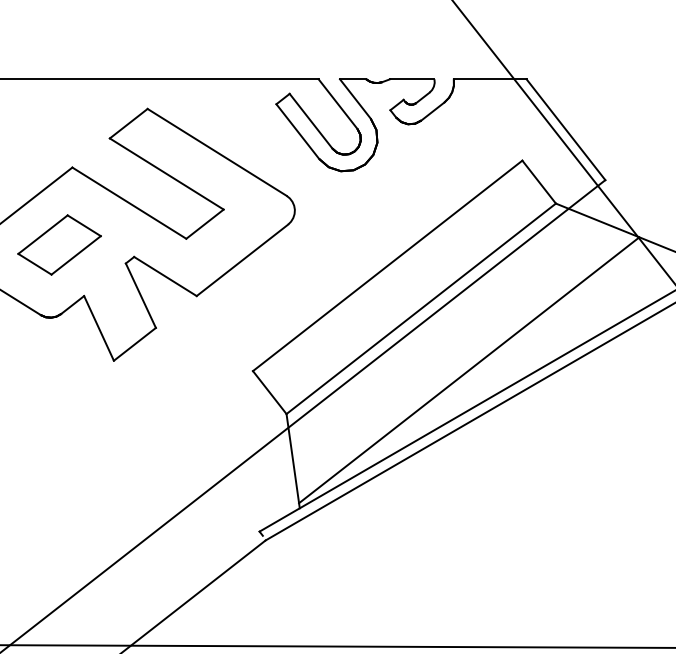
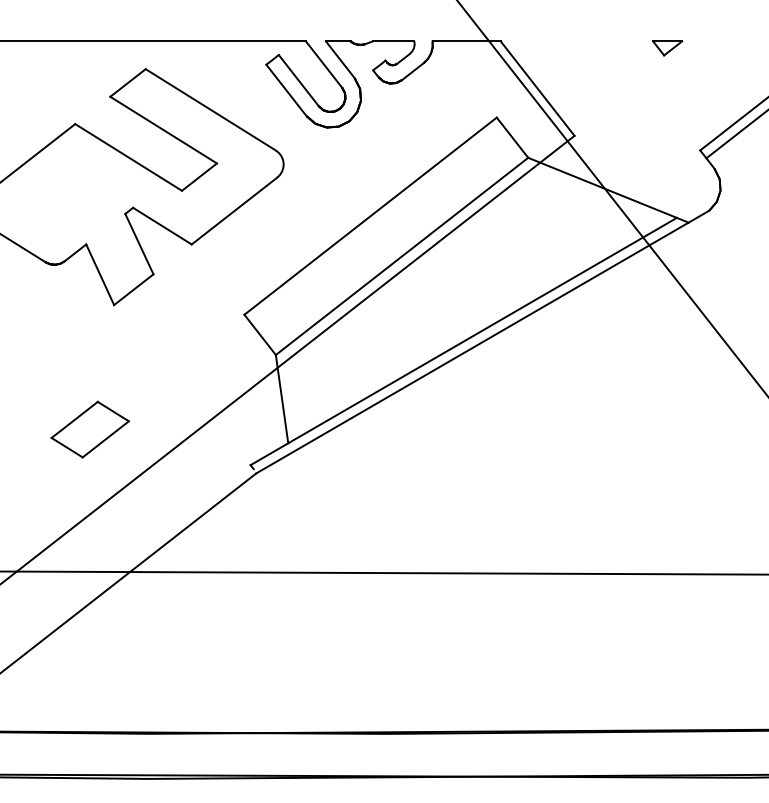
part: (58, 244) -> (89, 429), moved
line: (468, 369) -> (446, 313), removed

